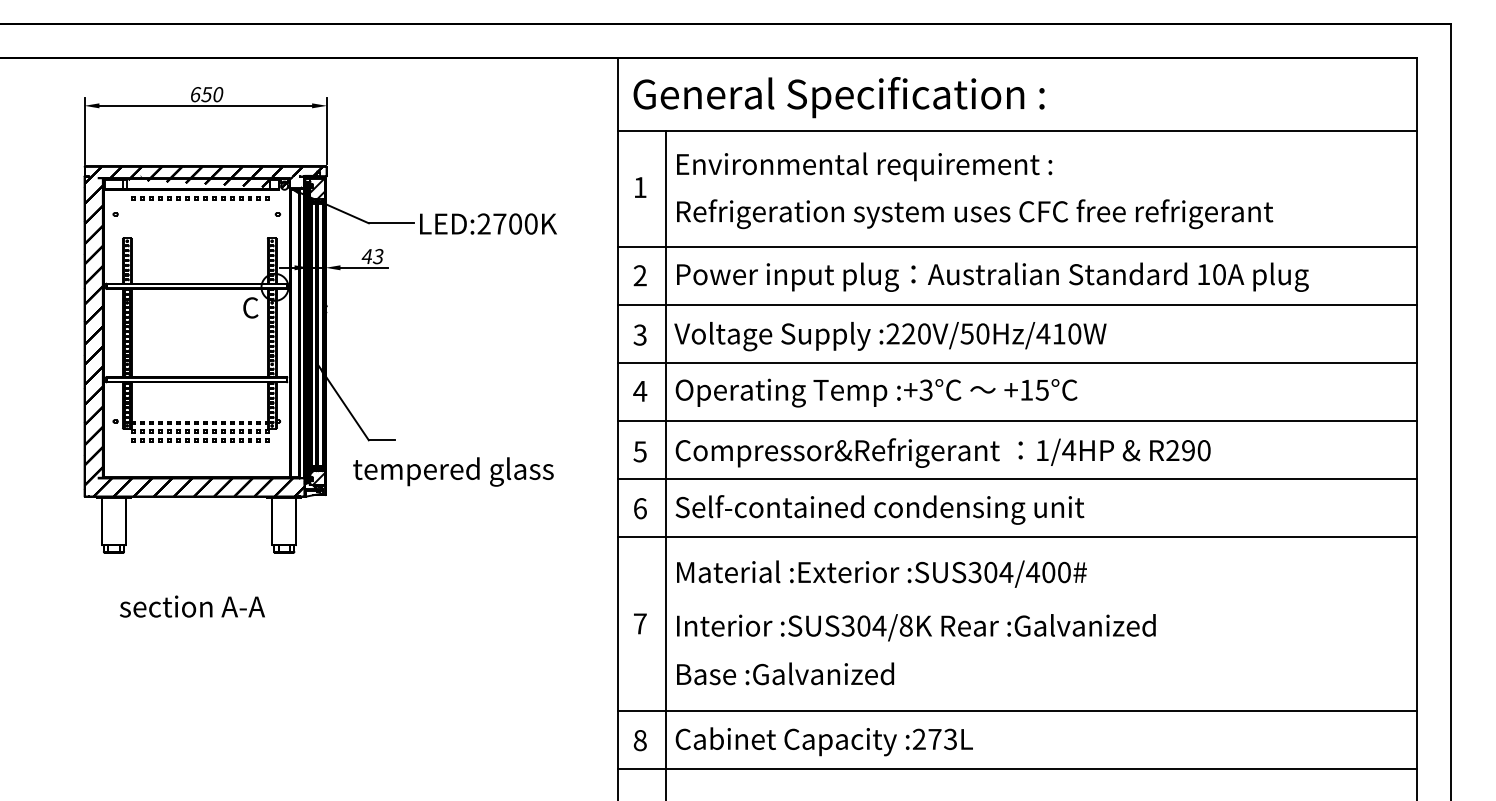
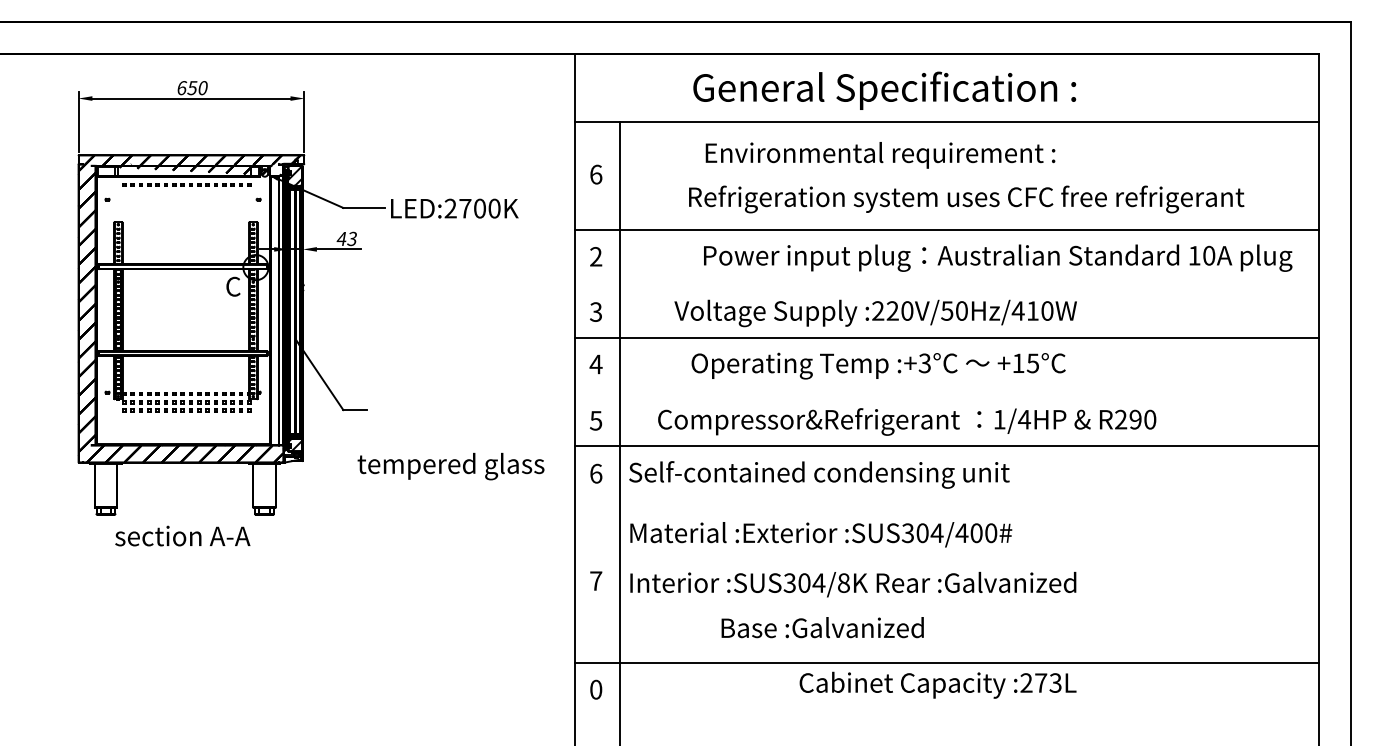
text: (838, 97) -> (884, 90), moved
text: (864, 166) -> (880, 155), moved
text: (640, 187) -> (596, 174), 1 -> 6
text: (975, 214) -> (967, 199), moved
text: (992, 276) -> (997, 257), moved
line: (1016, 305) -> (946, 284), removed
text: (890, 336) -> (875, 313), moved
text: (876, 392) -> (878, 365), moved
line: (1016, 421) -> (946, 392), removed
text: (942, 452) -> (906, 421), moved
text: (453, 471) -> (451, 466), moved
line: (1016, 537) -> (946, 500), removed
text: (192, 606) -> (182, 535), moved
text: (785, 673) -> (822, 627), moved
text: (639, 740) -> (595, 689), 8 -> 0
text: (823, 741) -> (937, 685), moved
line: (1016, 769) -> (946, 716), removed

